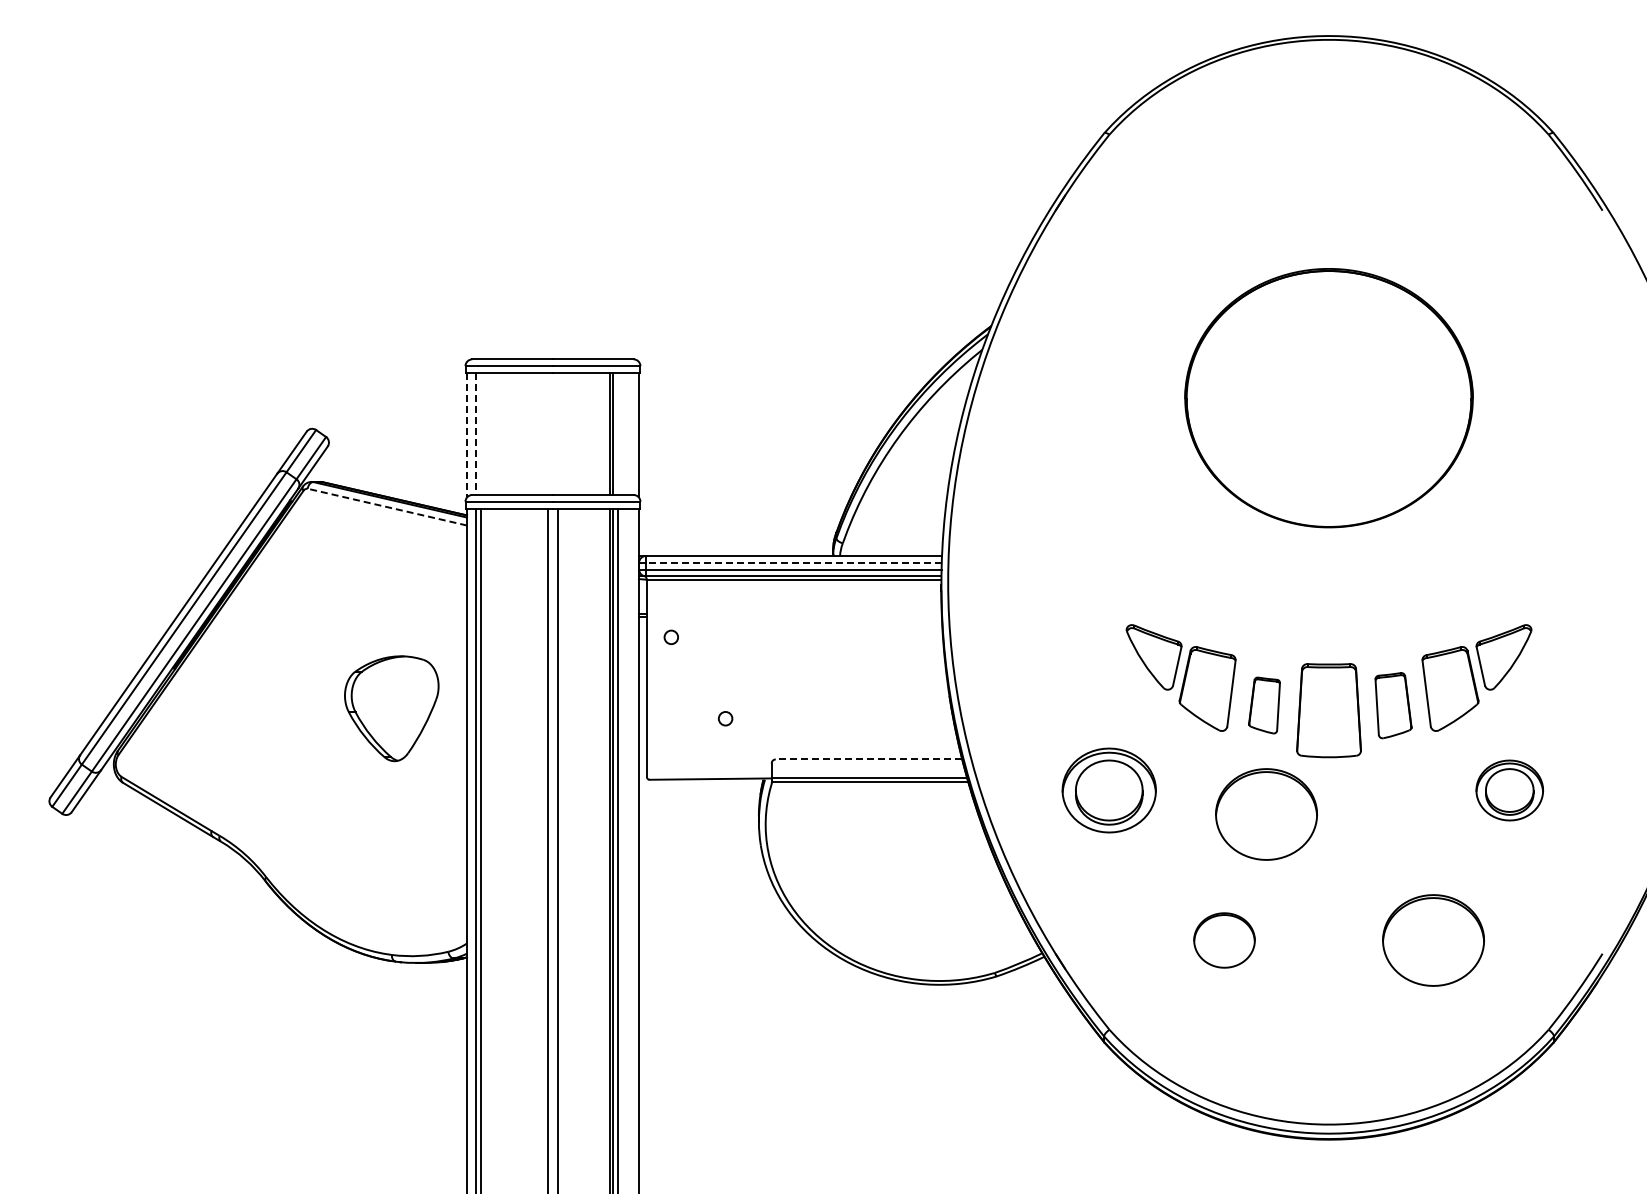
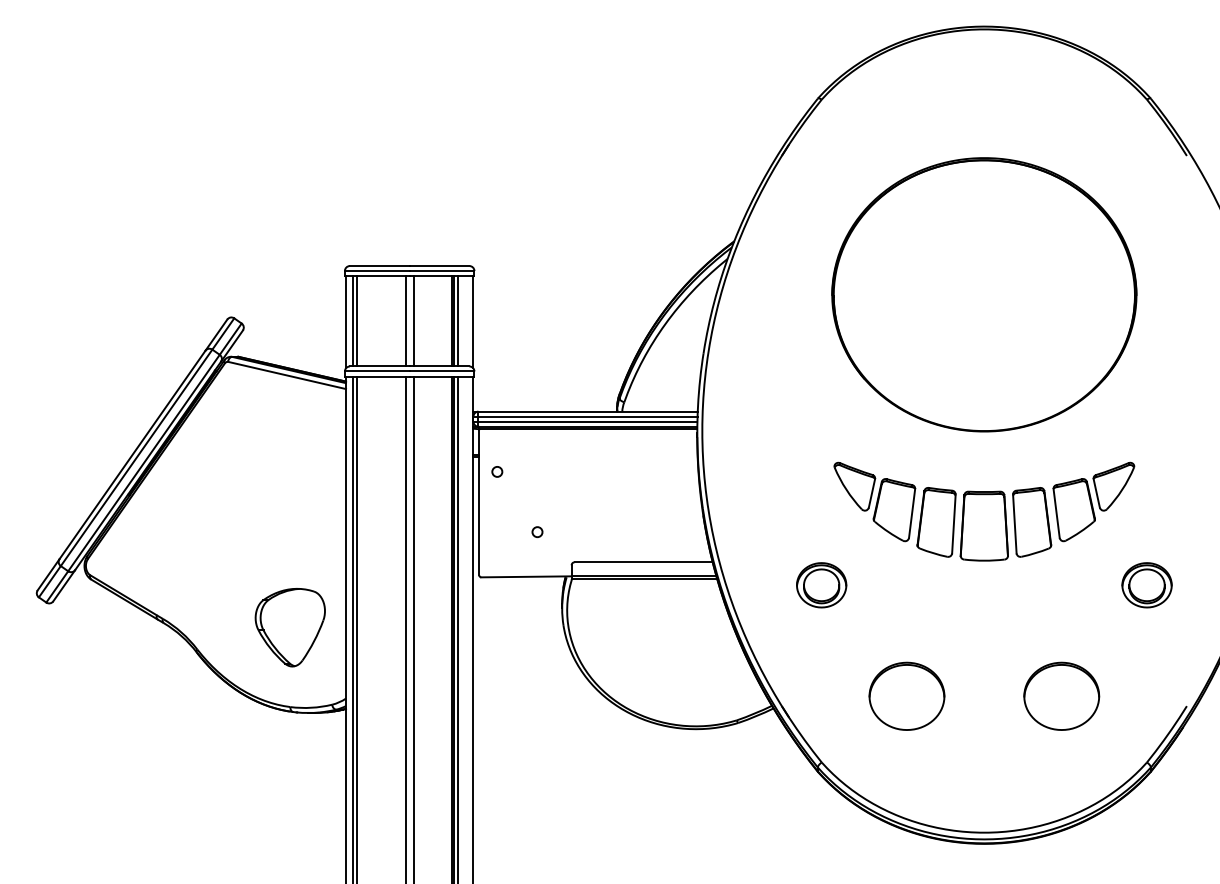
part: (1328, 397) -> (983, 294), size x1.43
line: (481, 433) -> (356, 320), added
line: (547, 433) -> (405, 320), added
line: (558, 433) -> (413, 320), added
line: (617, 433) -> (457, 320), added
line: (475, 434) -> (352, 321), dashed -> solid
line: (467, 435) -> (346, 322), dashed -> solid
line: (387, 507) -> (287, 375), dashed -> solid
line: (793, 562) -> (587, 416), dashed -> solid
part: (1264, 705) -> (936, 522), size x1.67
part: (1393, 705) -> (1032, 522), size x1.43
part: (391, 708) -> (290, 627), moved
line: (868, 759) -> (643, 562), dashed -> solid
part: (1109, 790) -> (821, 585), size x0.71
part: (1509, 790) -> (1146, 585), moved
part: (1266, 814) -> (938, 603), removed
part: (1224, 940) -> (906, 696), size x1.67

